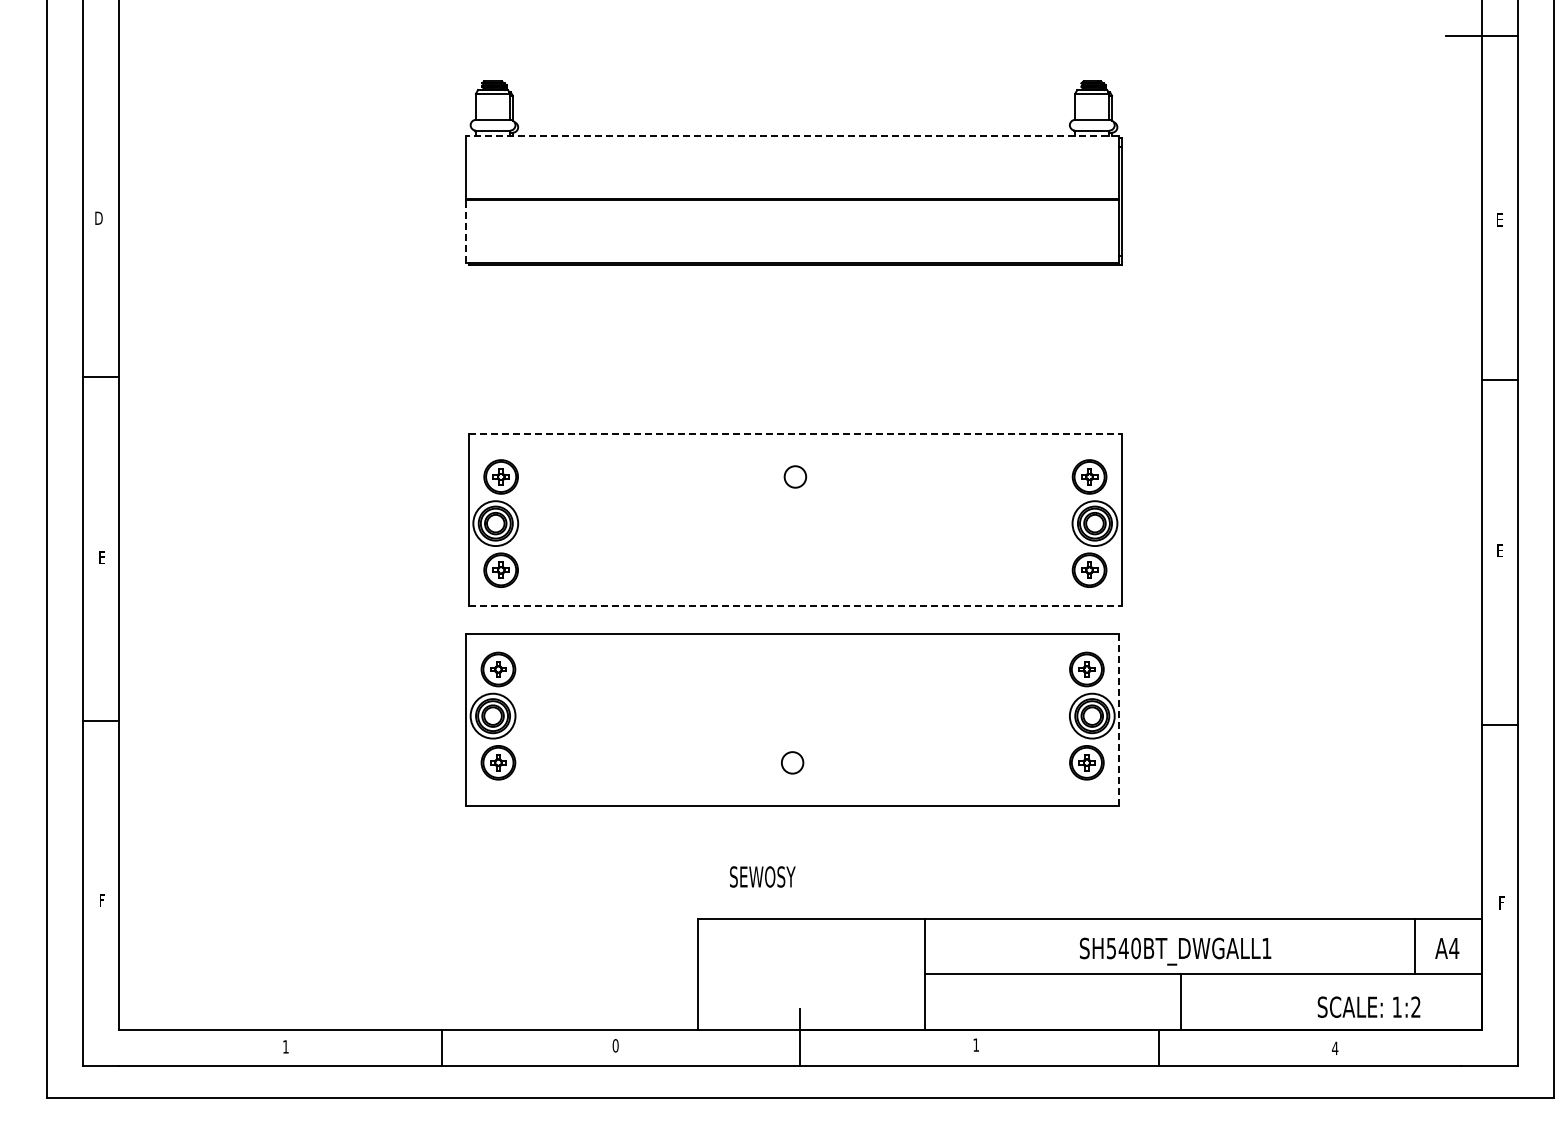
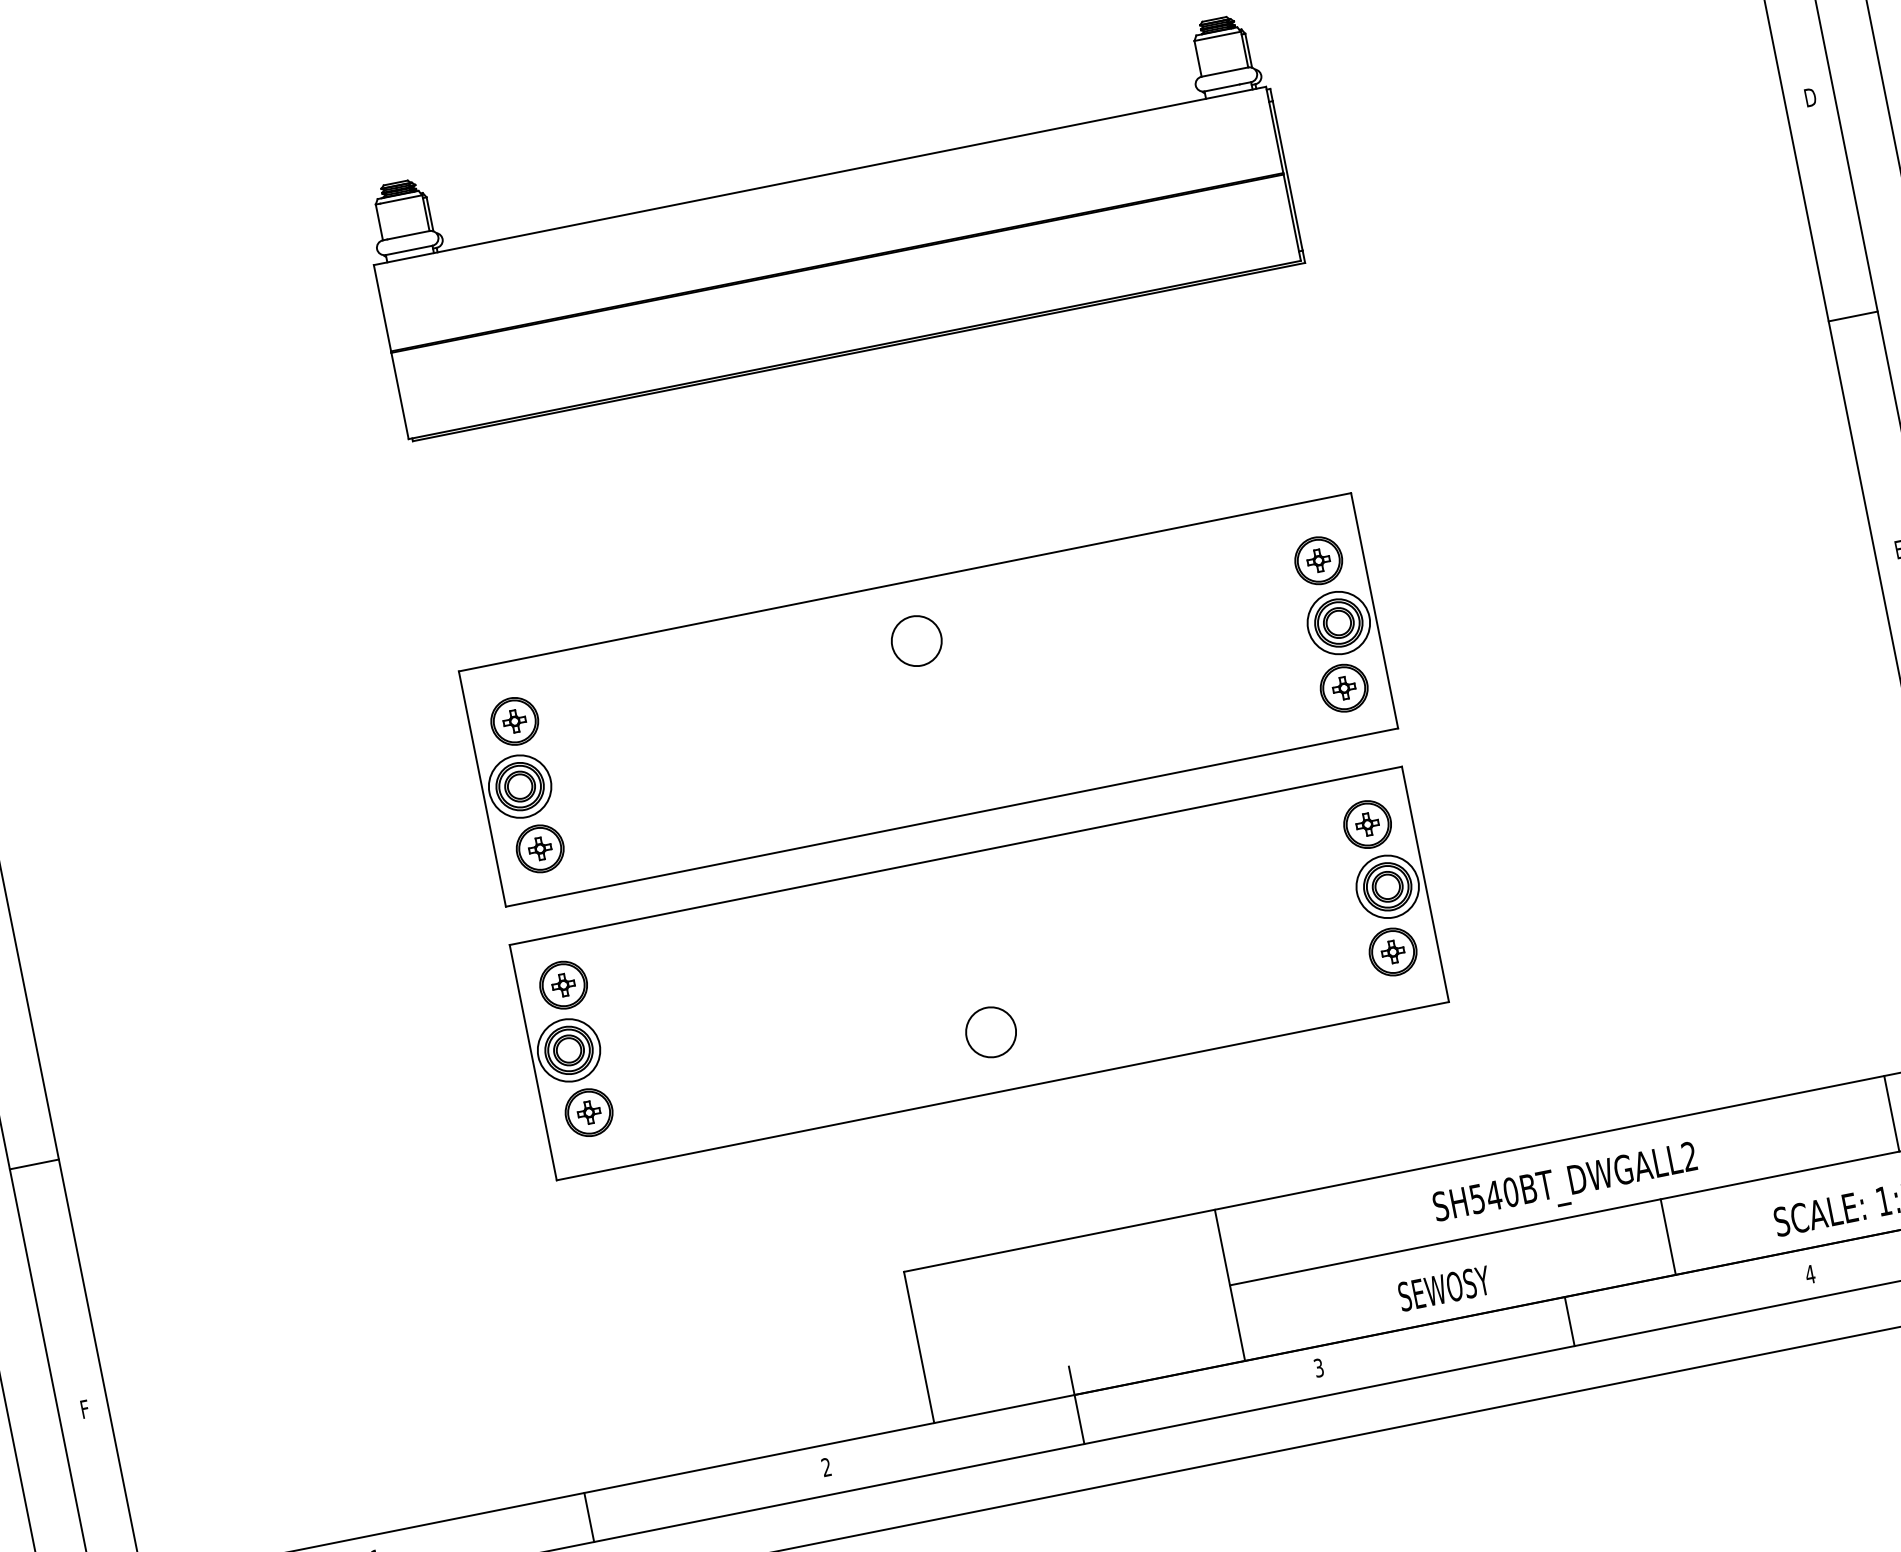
line: (792, 136) -> (819, 176), dashed -> solid
text: (1500, 219) -> (1809, 96), E -> D
line: (466, 230) -> (400, 394), dashed -> solid
line: (795, 433) -> (905, 581), dashed -> solid
circle: (795, 476) -> (916, 640), size x1.67
line: (795, 606) -> (952, 818), dashed -> solid
line: (1119, 720) -> (1426, 885), dashed -> solid
circle: (792, 762) -> (990, 1031), size x1.67
text: (762, 876) -> (1444, 1288), moved
text: (1266, 947) -> (1688, 1155), SH540BT_DWGALL1 -> SH540BT_DWGALL2
line: (1181, 1001) -> (1668, 1236), moved
text: (976, 1044) -> (1319, 1367), 1 -> 3
text: (615, 1045) -> (826, 1466), 0 -> 2

